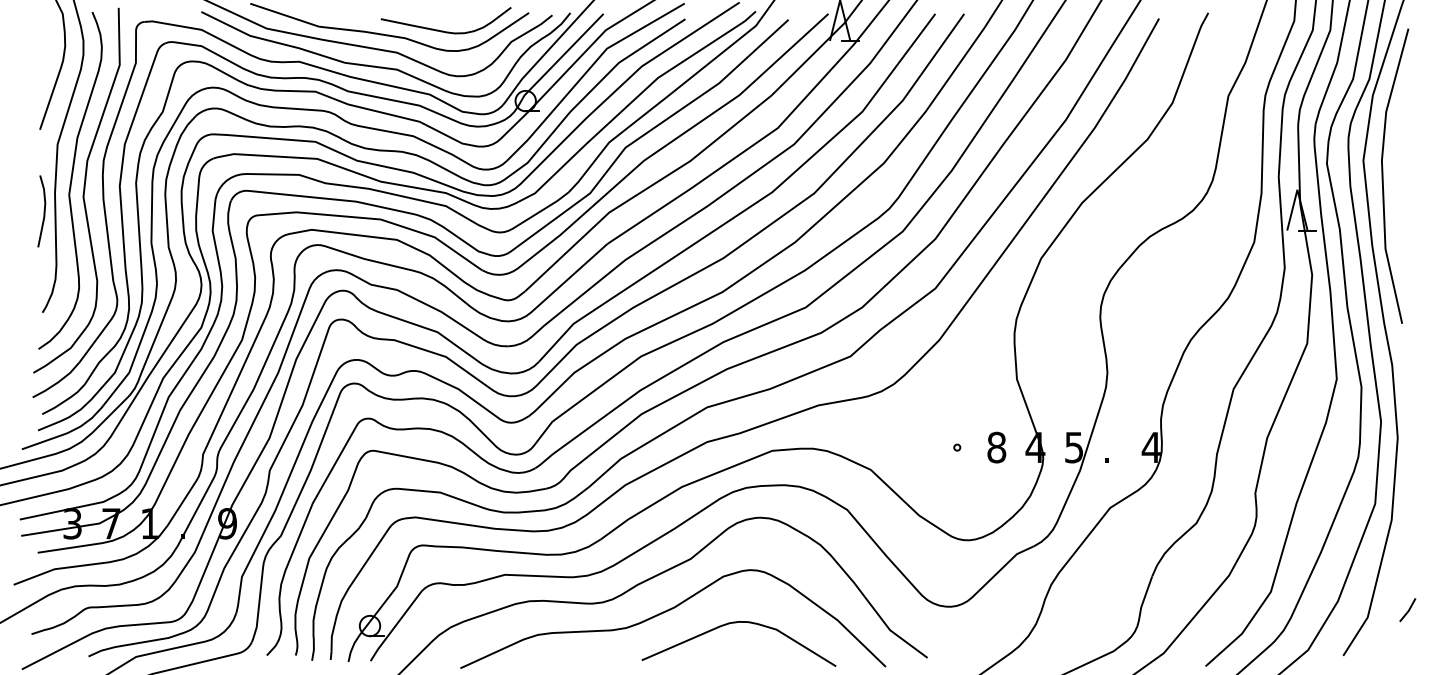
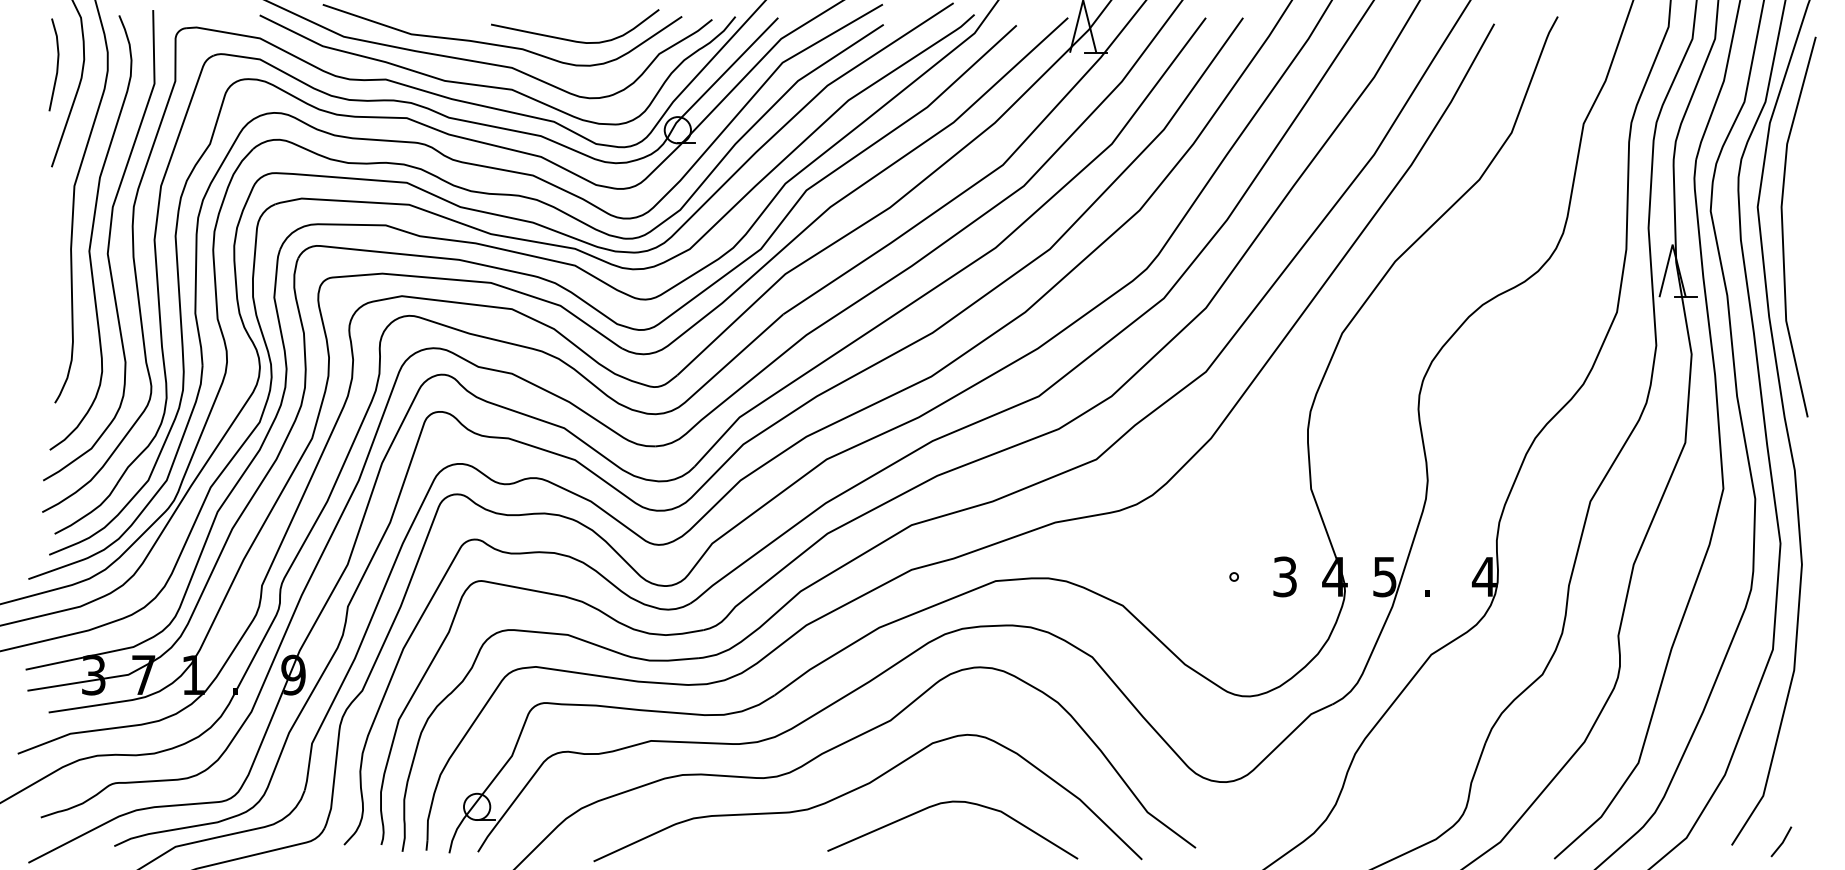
curve: (43, 211) -> (56, 65), moved
text: (996, 447) -> (1284, 576), 8 -> 3
line: (1407, 610) -> (1781, 842), moved

